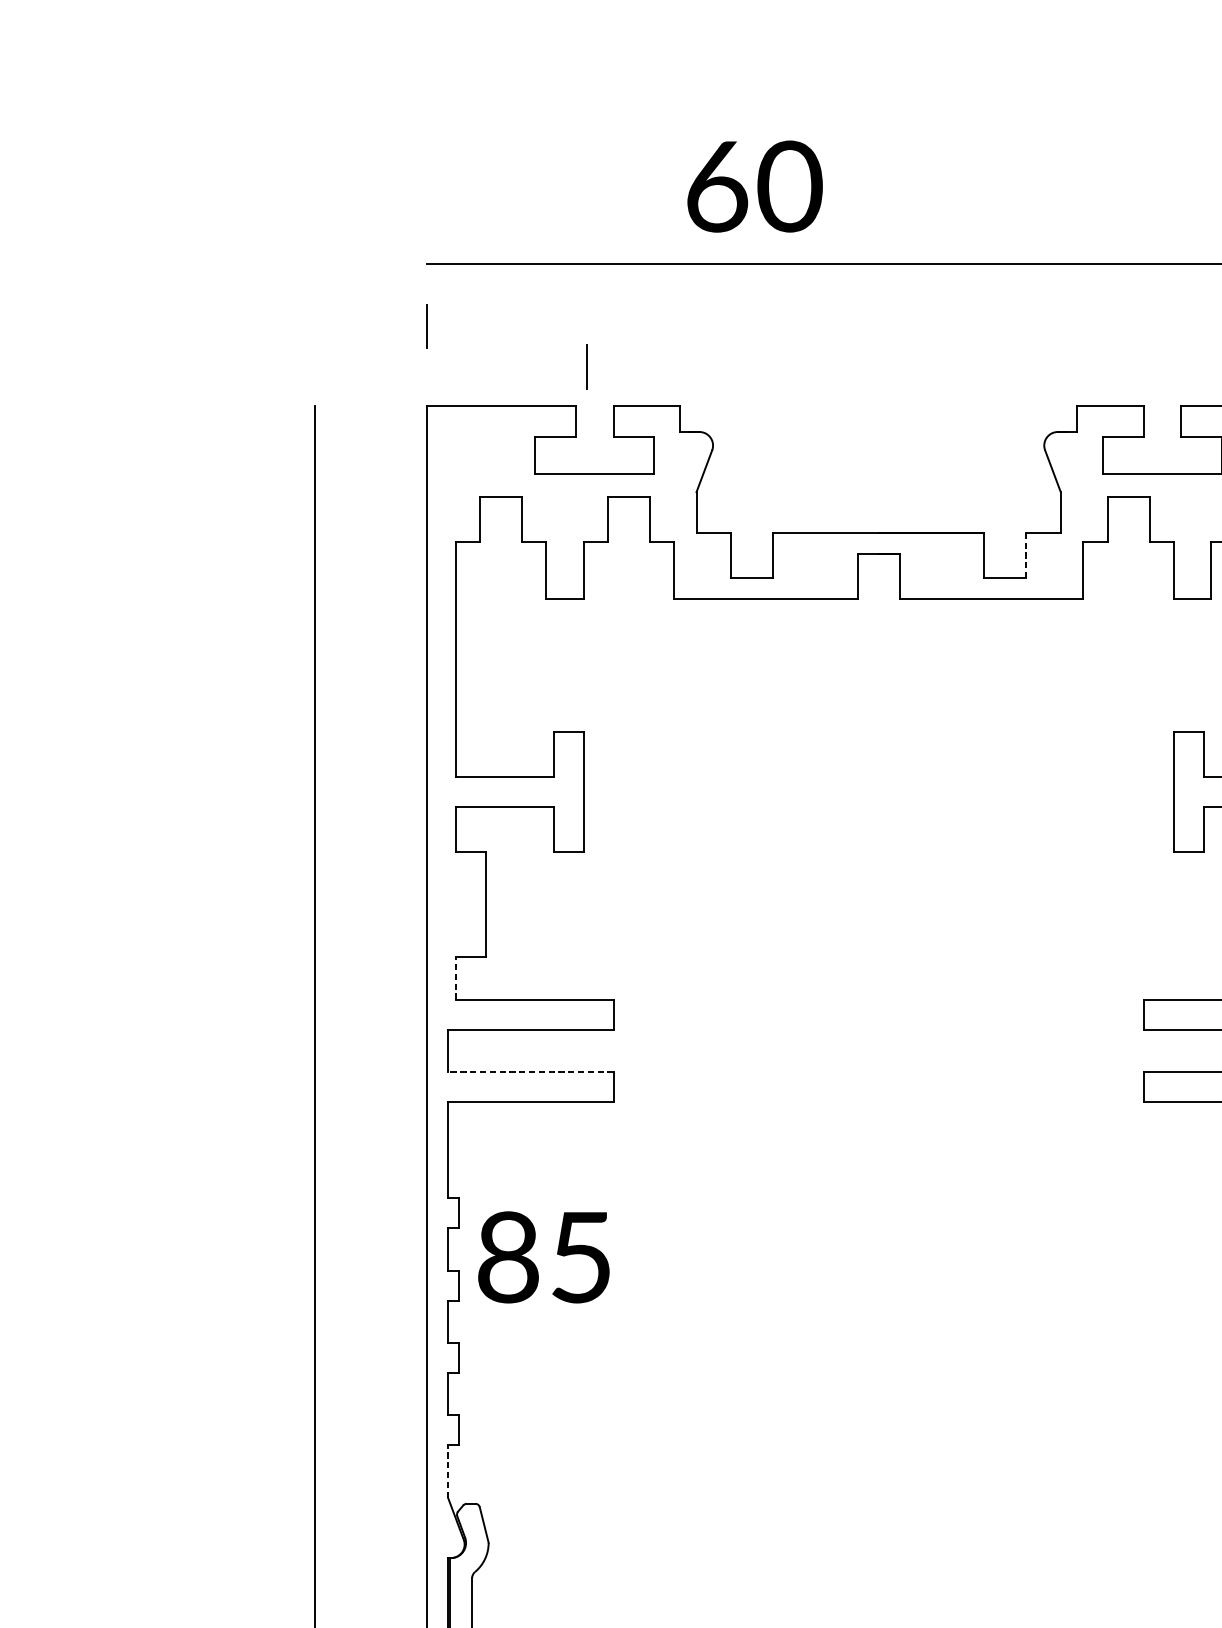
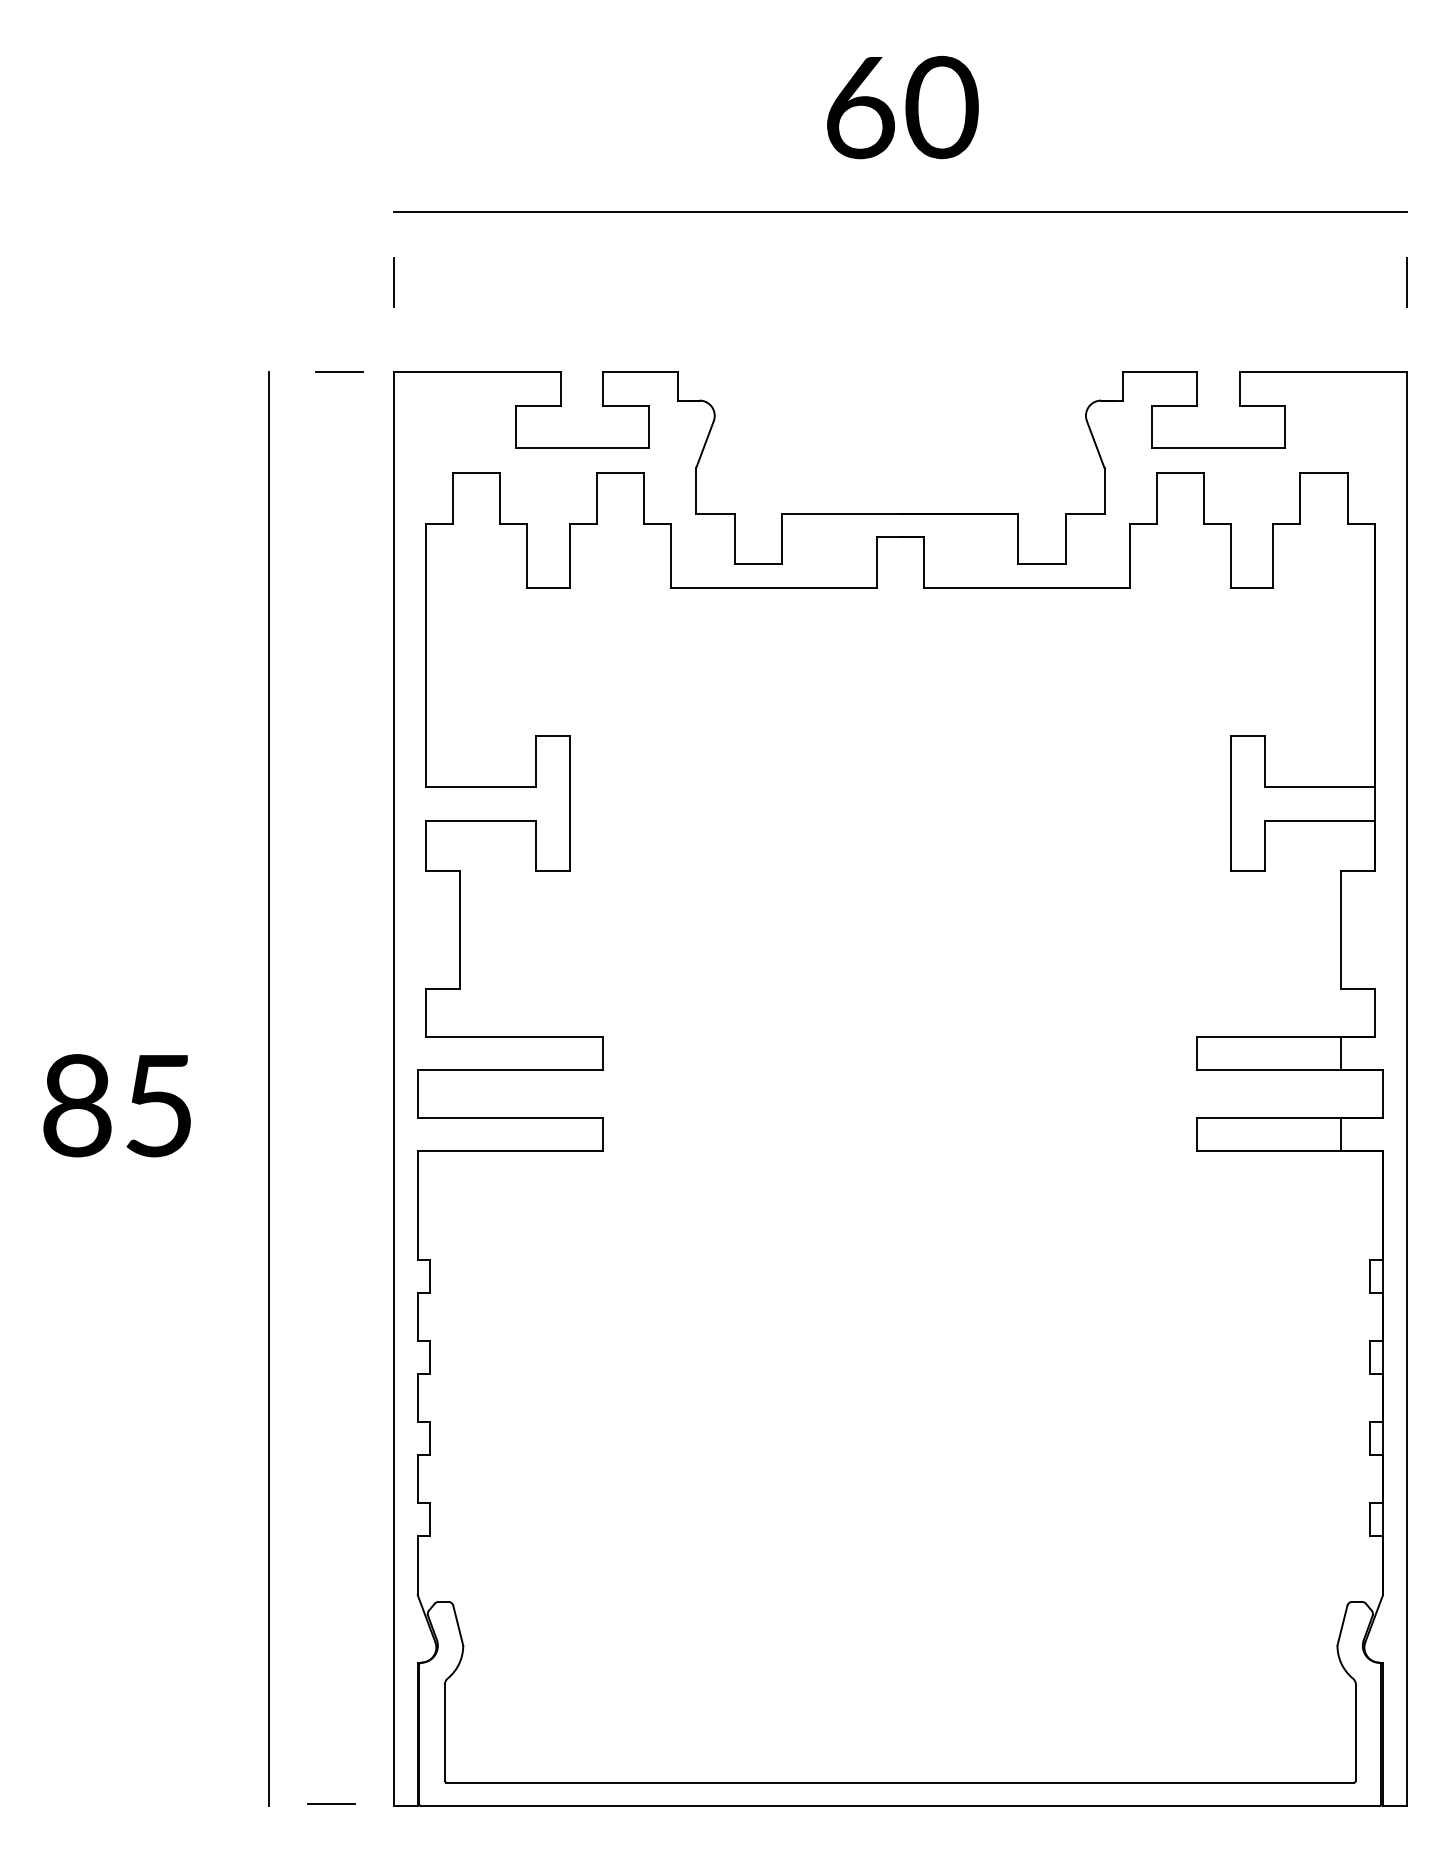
text: (754, 186) -> (902, 107), moved
line: (586, 366) -> (572, 327), removed
line: (378, 406) -> (339, 371), added
line: (1025, 555) -> (1065, 539), dashed -> solid
line: (455, 978) -> (426, 1013), dashed -> solid
line: (530, 1071) -> (510, 1117), dashed -> solid
text: (543, 1257) -> (116, 1105), moved
line: (447, 1471) -> (417, 1565), dashed -> solid

